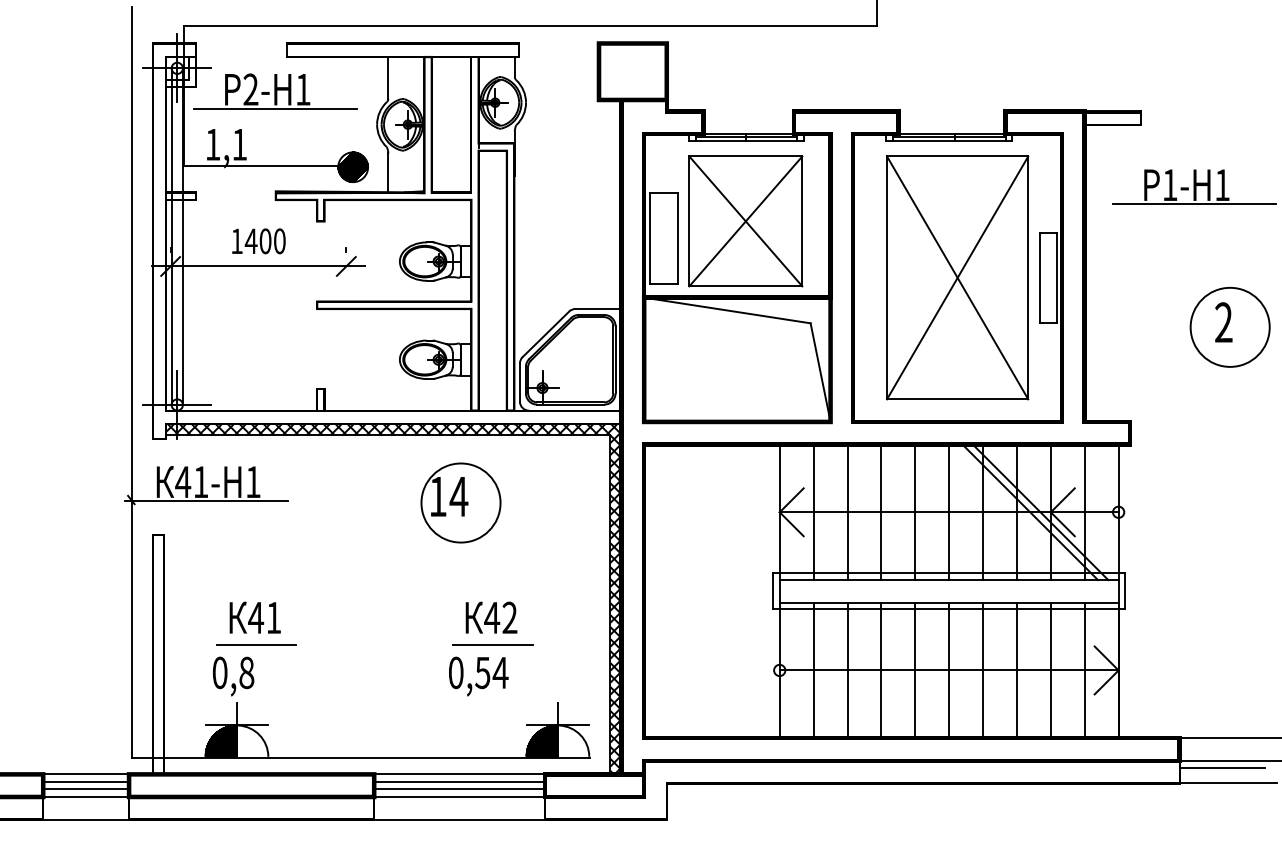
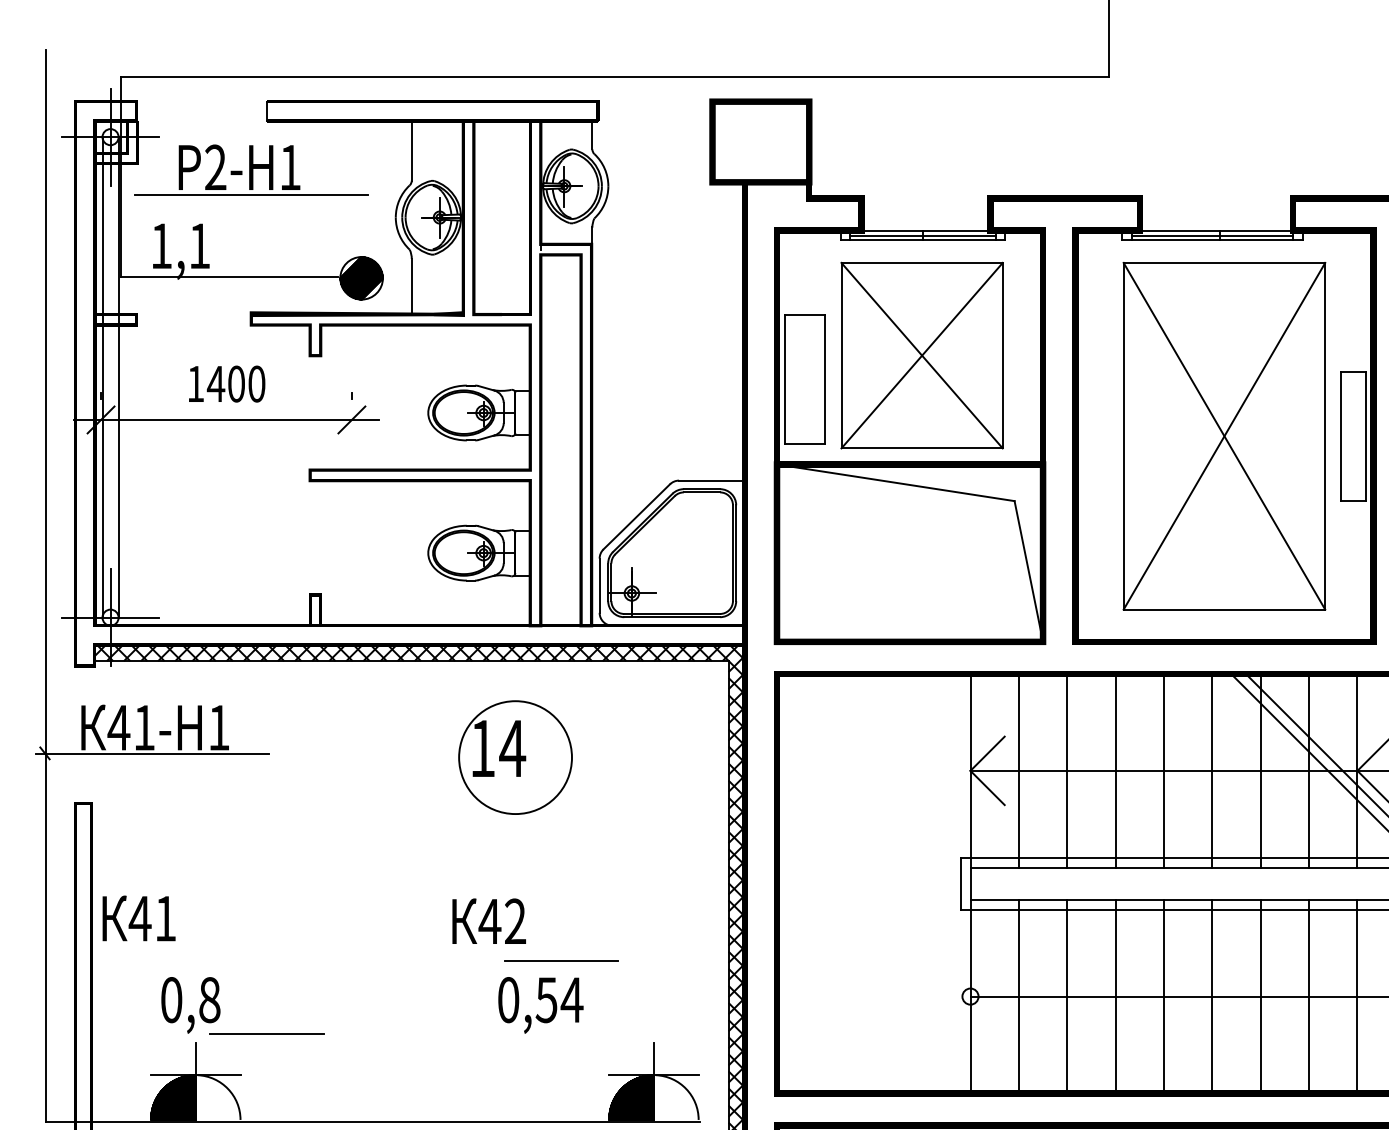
text: (254, 617) -> (137, 918), moved
text: (491, 617) -> (489, 921), moved
line: (256, 644) -> (266, 1032), moved

